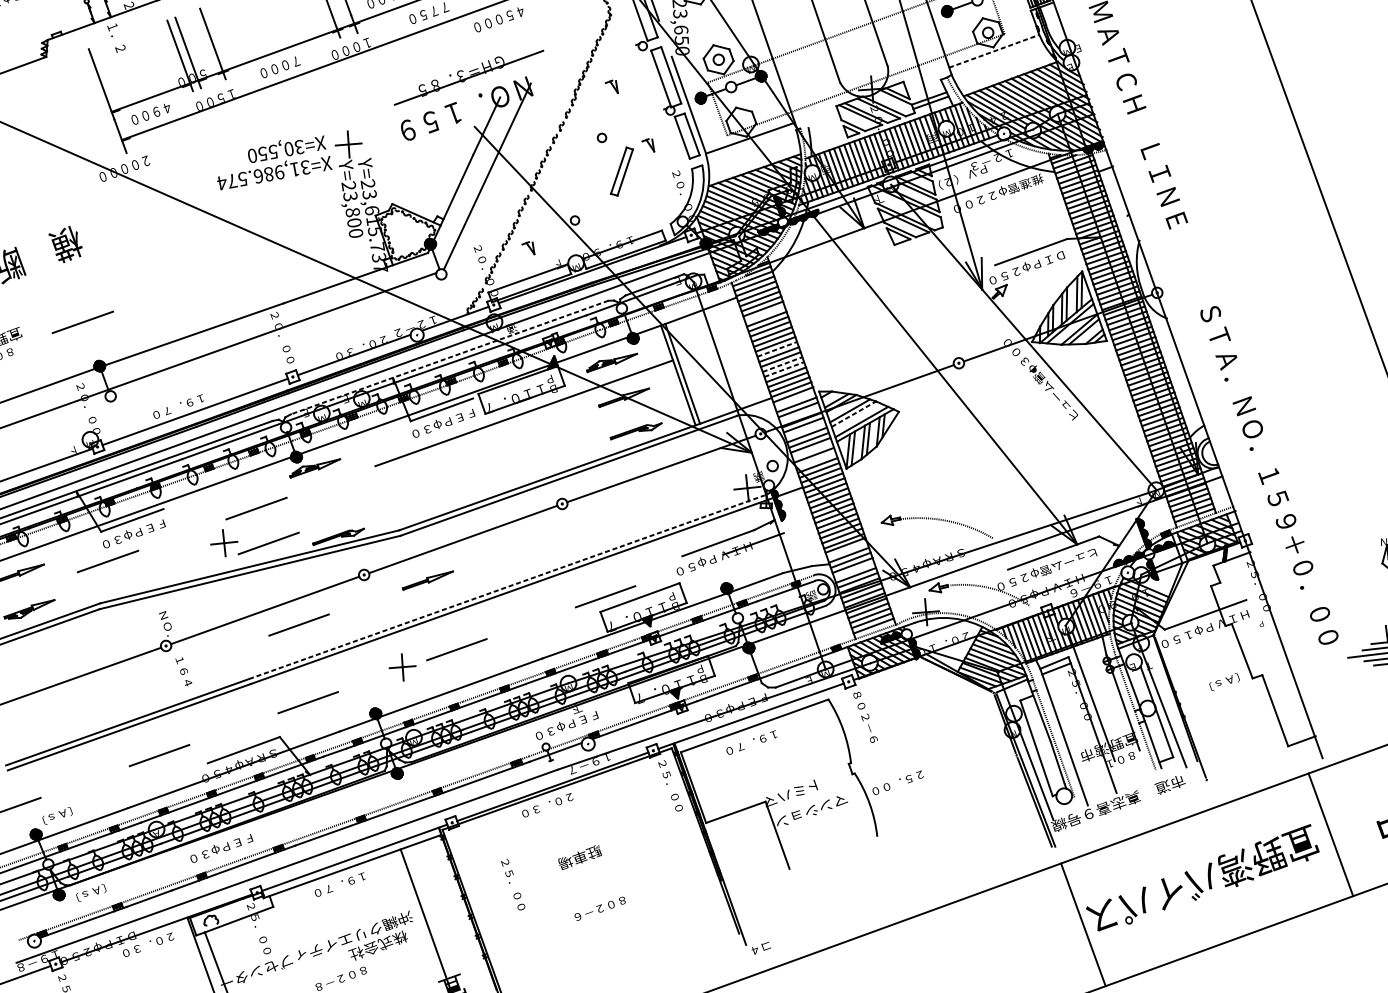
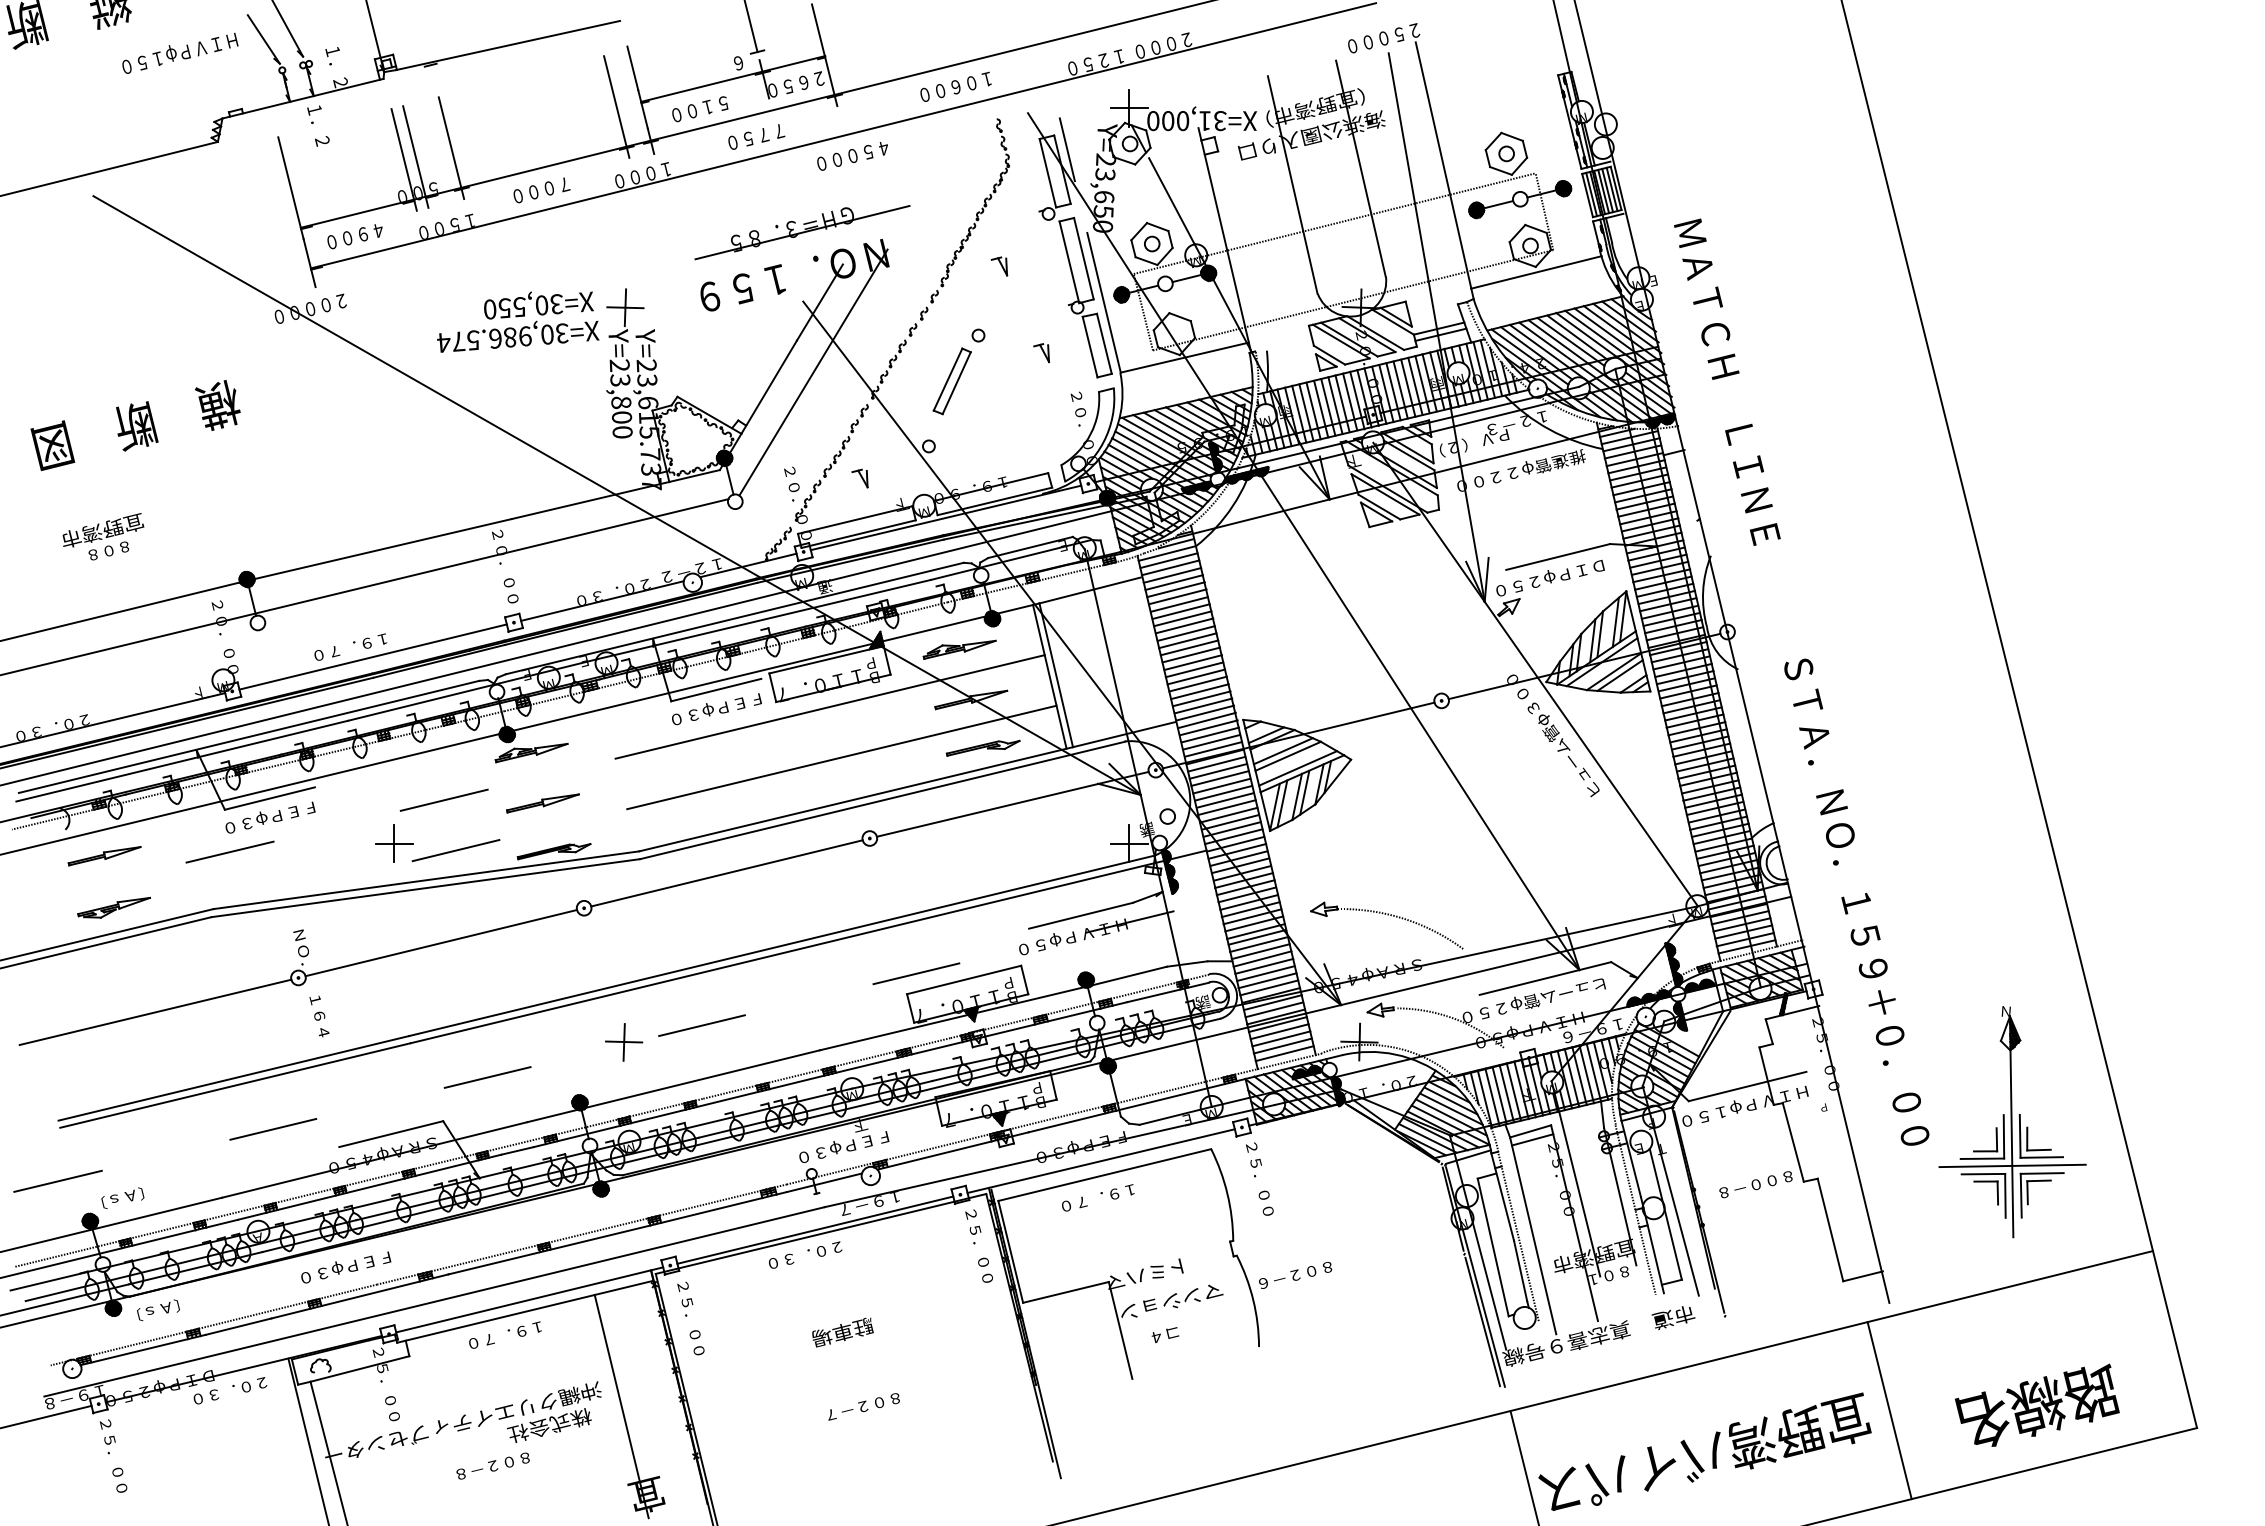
line: (994, 51) -> (1536, 272), dashed -> solid
text: (295, 169) -> (547, 334), X=31,986.574 -> X=30,986.574
part: (621, 171) -> (951, 381), moved
line: (764, 314) -> (1178, 604), added
line: (82, 321) -> (229, 515), removed
line: (777, 349) -> (1191, 655), dashed -> solid
line: (449, 357) -> (734, 618), dashed -> solid
line: (782, 364) -> (1196, 676), dashed -> solid
line: (784, 369) -> (1198, 684), dashed -> solid
line: (795, 399) -> (1208, 727), added
line: (800, 414) -> (1213, 749), added
line: (854, 414) -> (1288, 756), dashed -> solid
line: (805, 429) -> (1218, 770), added
line: (536, 448) -> (841, 757), added
line: (811, 450) -> (1224, 800), added
line: (815, 460) -> (1228, 814), added
line: (846, 550) -> (1258, 944), added
line: (853, 570) -> (1265, 973), added
part: (427, 580) -> (542, 803), moved
line: (507, 587) -> (781, 946), dashed -> solid
line: (299, 625) -> (486, 968), removed
text: (1218, 683) -> (1755, 1184), 〔Ａｓ〕 -> ８００－８
text: (865, 716) -> (1259, 1178), ８０２－６ -> ２５．００
text: (897, 782) -> (1295, 1274), ２５．００ -> ８０２－６
text: (512, 884) -> (690, 1318), moved
text: (578, 916) -> (831, 1414), ８０２－６ -> ８０２－７
text: (761, 948) -> (1165, 1335), moved

